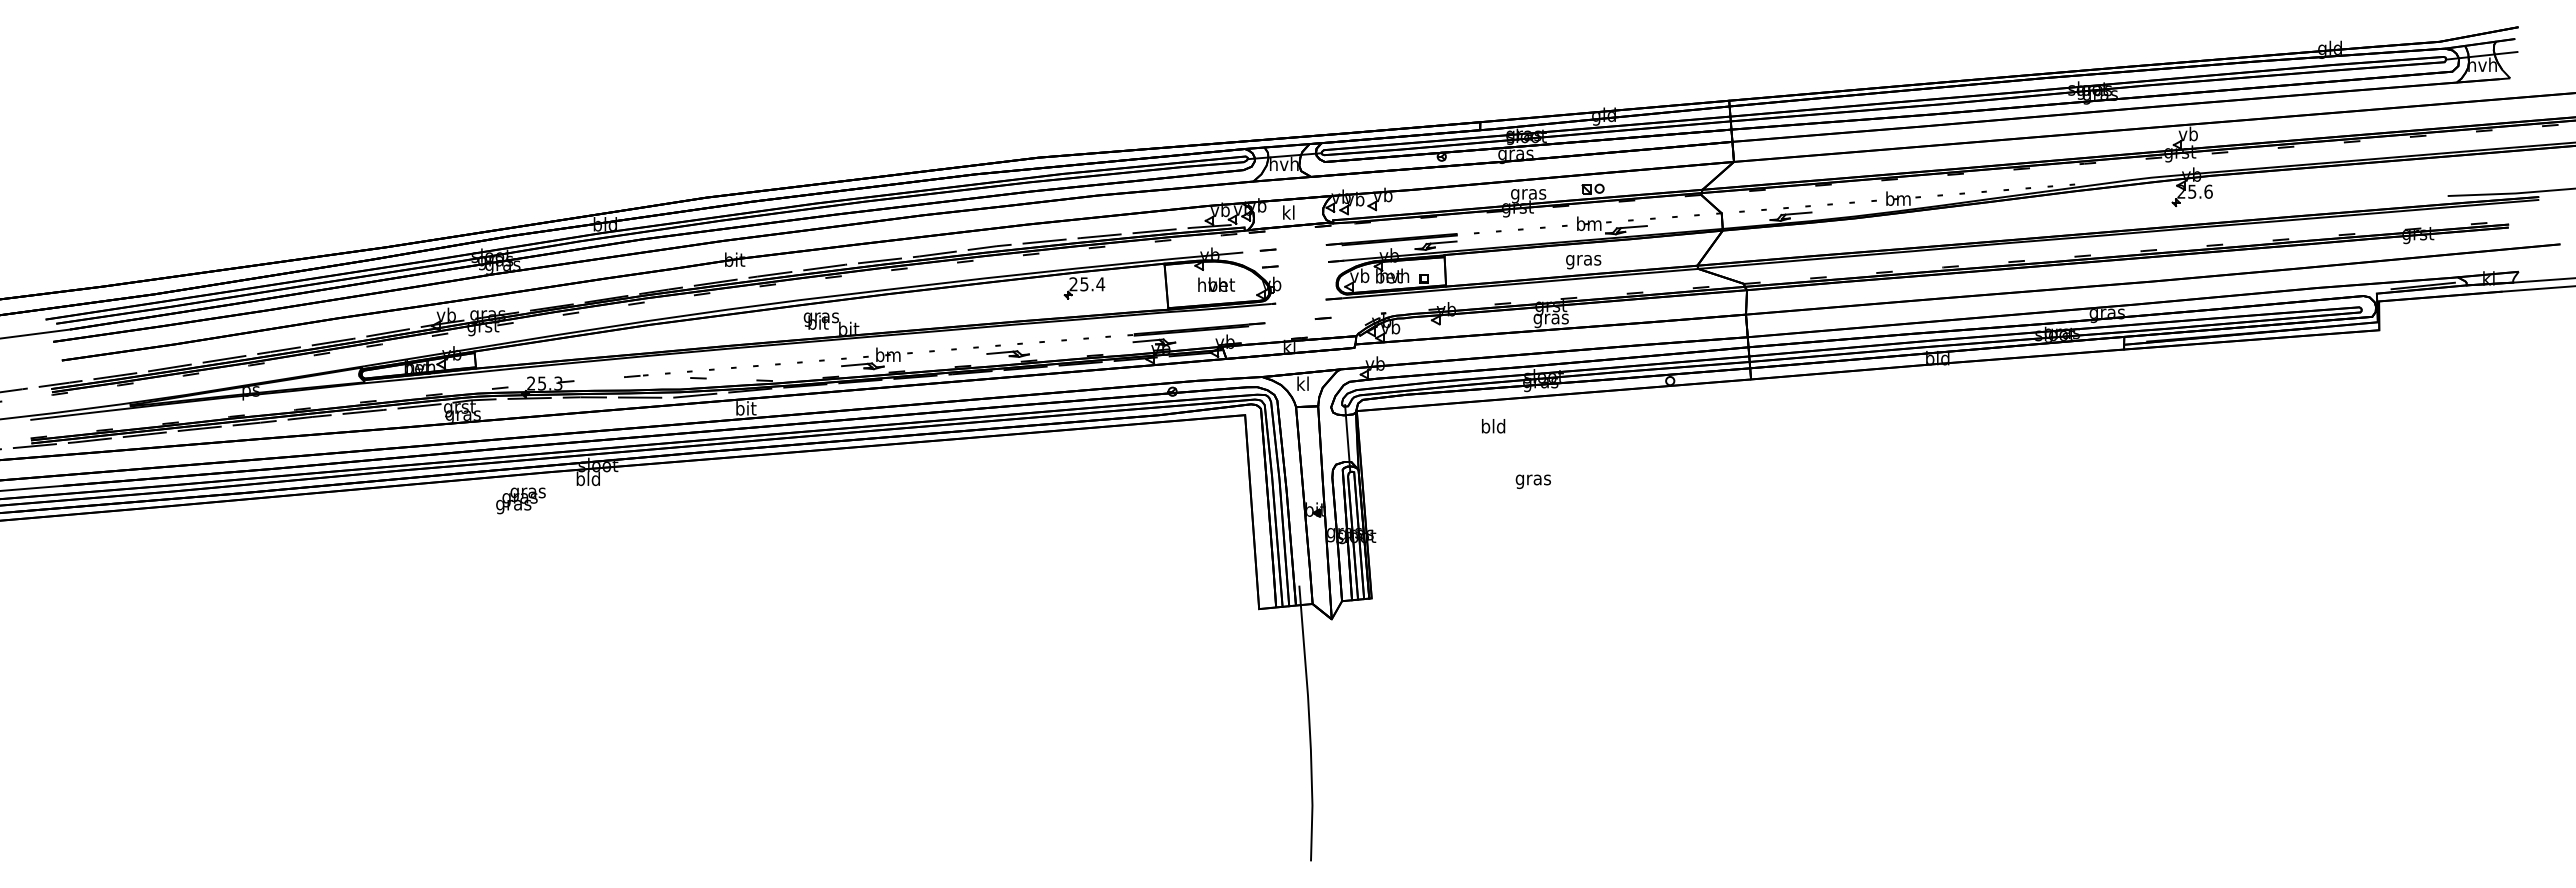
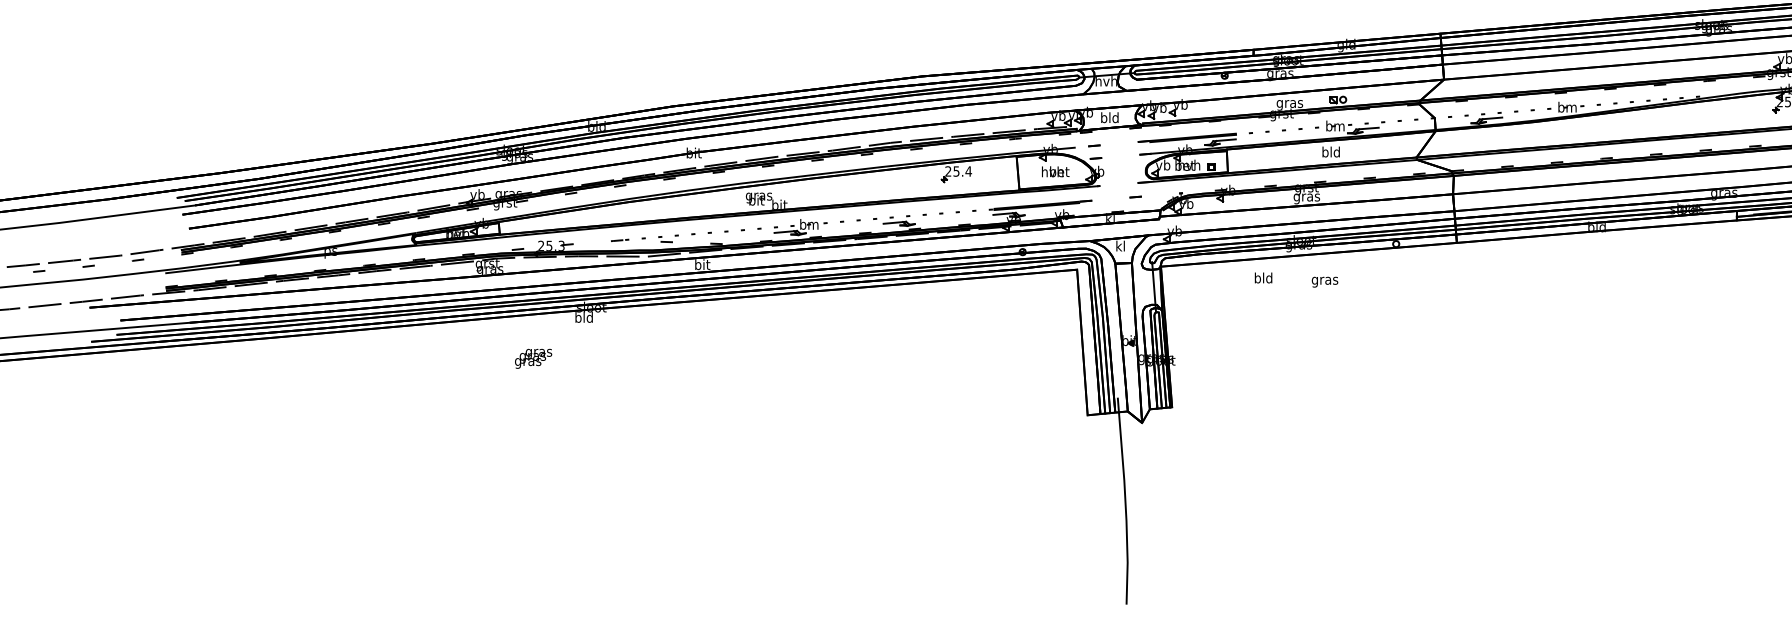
text: (1288, 212) -> (1109, 117), kl -> bld
text: (1583, 260) -> (1331, 153), gras -> bld
text: (1532, 481) -> (1324, 281), moved
text: (520, 500) -> (533, 358), moved

